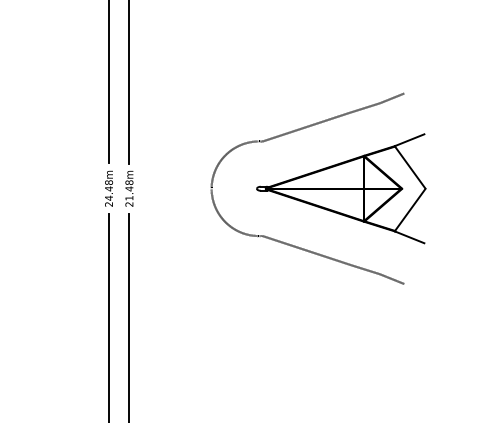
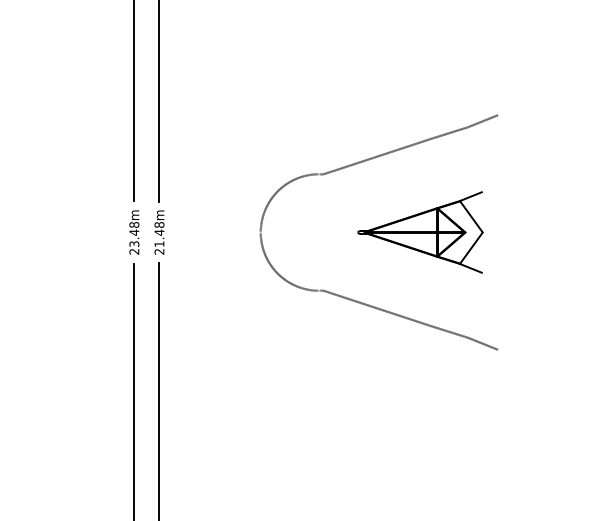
part: (341, 188) -> (420, 232), size x0.6
text: (109, 198) -> (134, 244), 24.48m -> 23.48m

